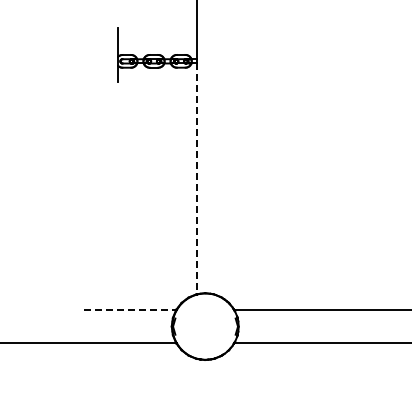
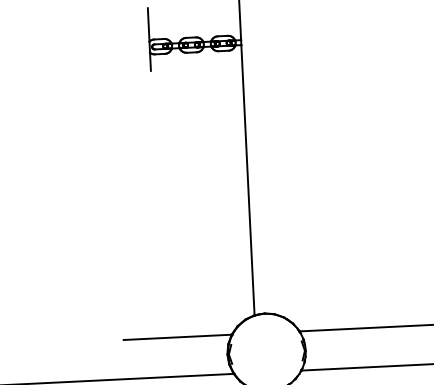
line: (196, 179) -> (247, 180), dashed -> solid
line: (130, 309) -> (178, 336), dashed -> solid

